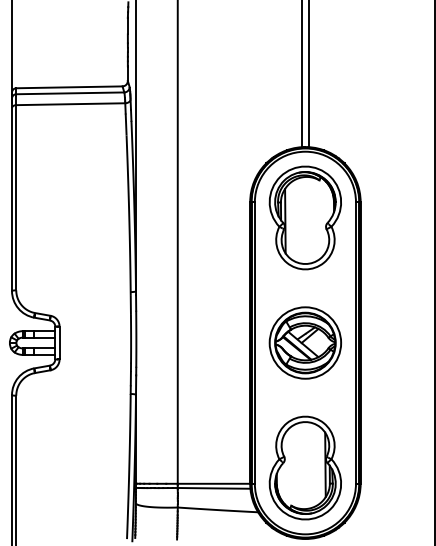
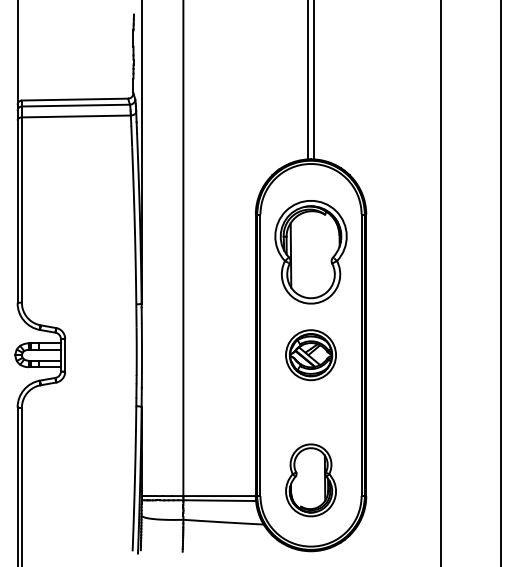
part: (304, 218) -> (310, 252), moved
part: (304, 342) -> (310, 354), size x0.7
part: (304, 468) -> (310, 480), size x0.7

